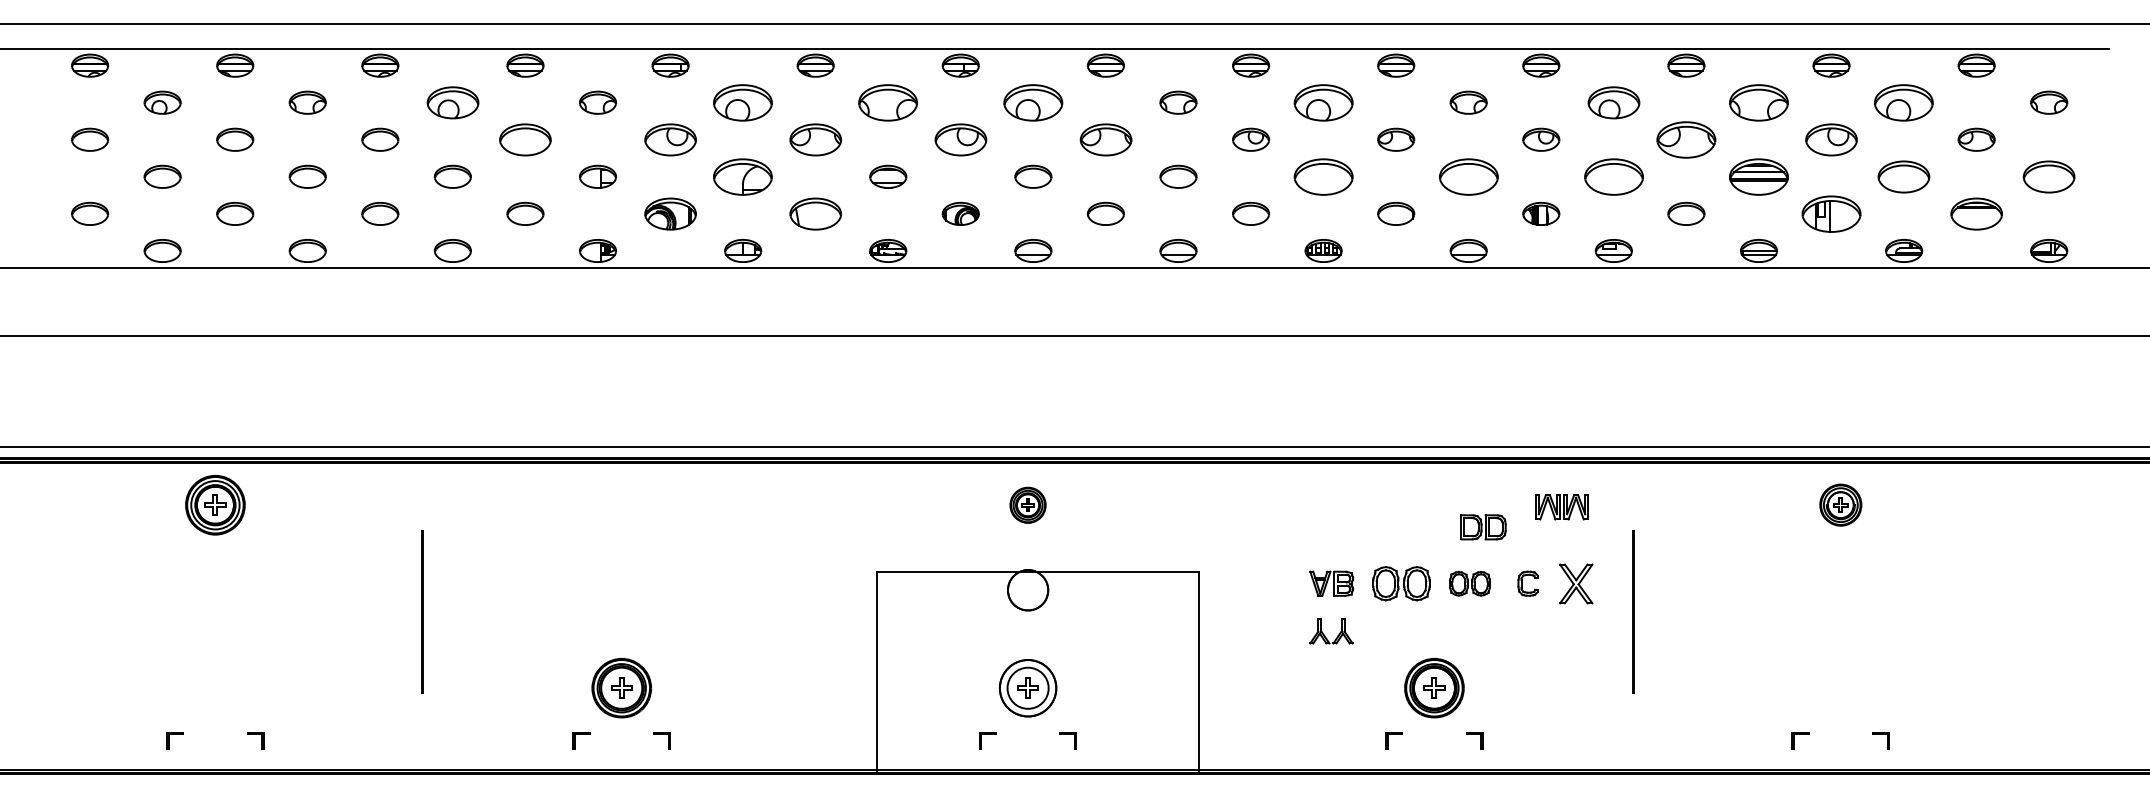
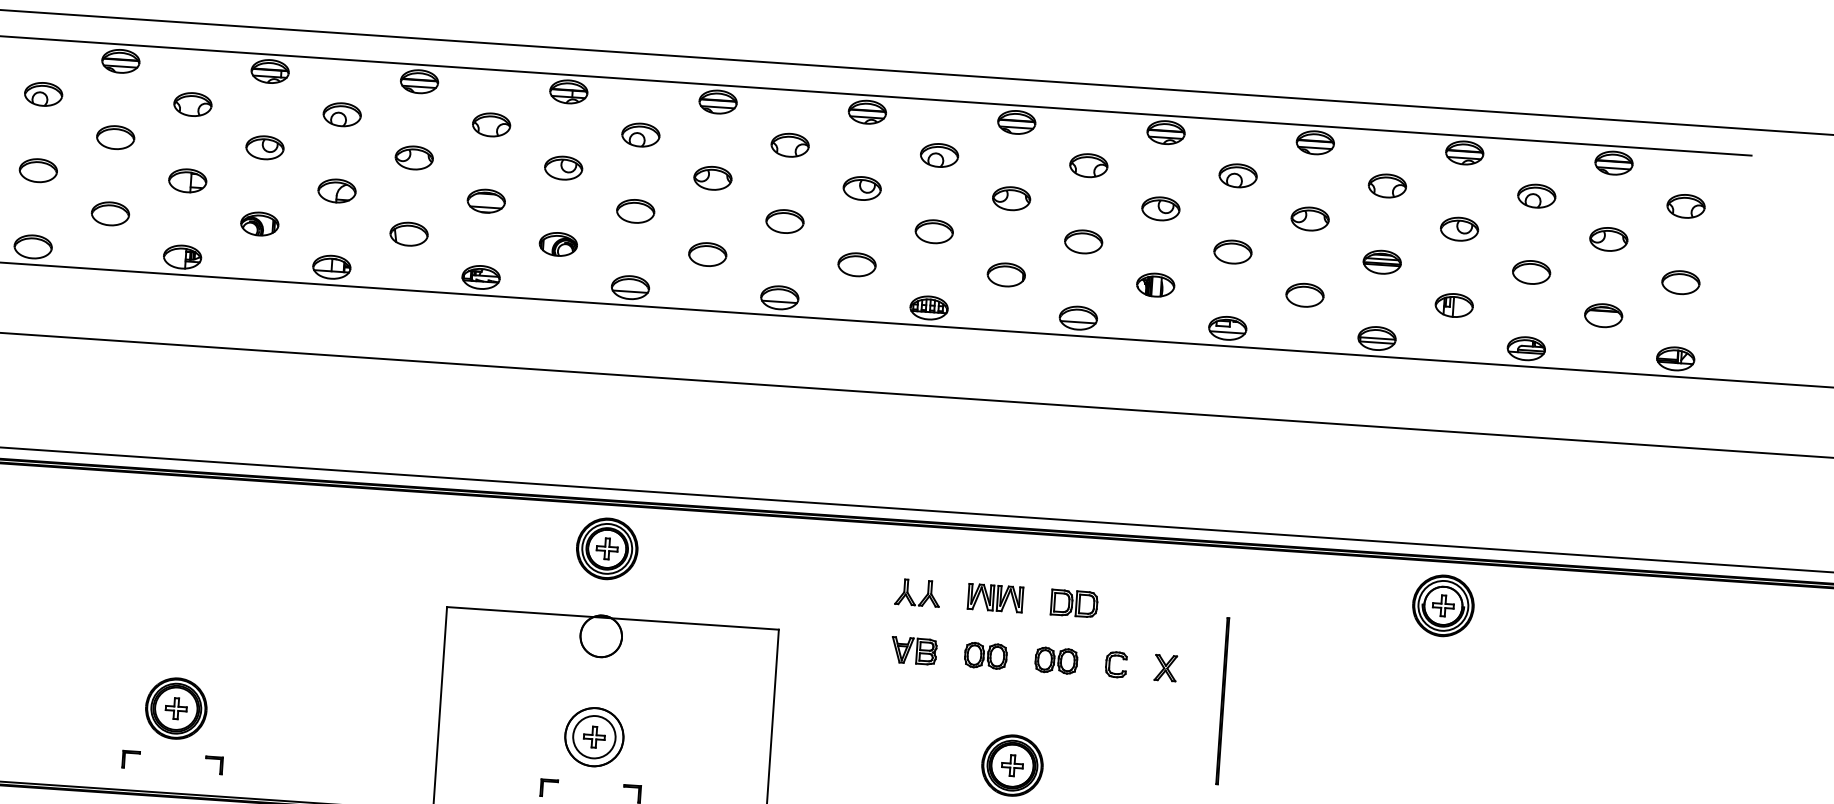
part: (452, 102) -> (43, 94), size x0.71
part: (743, 102) -> (342, 114), size x0.62
part: (888, 102) -> (491, 124), size x0.62
part: (1033, 102) -> (641, 134), size x0.62
part: (1323, 102) -> (939, 155), size x0.62
part: (1613, 102) -> (1237, 175), size x0.71
part: (1758, 102) -> (1387, 185), size x0.62
part: (1904, 102) -> (1537, 195), size x0.62
part: (525, 139) -> (115, 137), size x0.71
part: (670, 139) -> (264, 147), size x0.71
part: (815, 139) -> (414, 157), size x0.71
part: (960, 139) -> (563, 167), size x0.71
part: (1105, 139) -> (712, 178), size x0.71
part: (1686, 139) -> (1310, 218), size x0.62
part: (1831, 139) -> (1459, 228), size x0.71
part: (743, 176) -> (337, 190), size x0.62
part: (1323, 176) -> (934, 231), size x0.62
part: (1468, 176) -> (1083, 241), size x0.62
part: (1613, 176) -> (1232, 251), size x0.62
part: (1758, 176) -> (1381, 261), size x0.62
part: (1904, 176) -> (1532, 272), size x0.71
part: (2049, 176) -> (1681, 282), size x0.71
part: (670, 213) -> (259, 223), size x0.71
part: (815, 213) -> (408, 233), size x0.71
part: (1831, 213) -> (1454, 305), size x0.62
part: (1976, 213) -> (1603, 315), size x0.71
part: (1840, 504) -> (1443, 605), size x1.43
part: (1027, 505) -> (606, 549), size x1.67
part: (1561, 507) -> (995, 598), moved
part: (1401, 583) -> (985, 655), size x0.71
part: (1576, 583) -> (1166, 667), size x0.62
part: (1325, 635) -> (911, 596), moved

